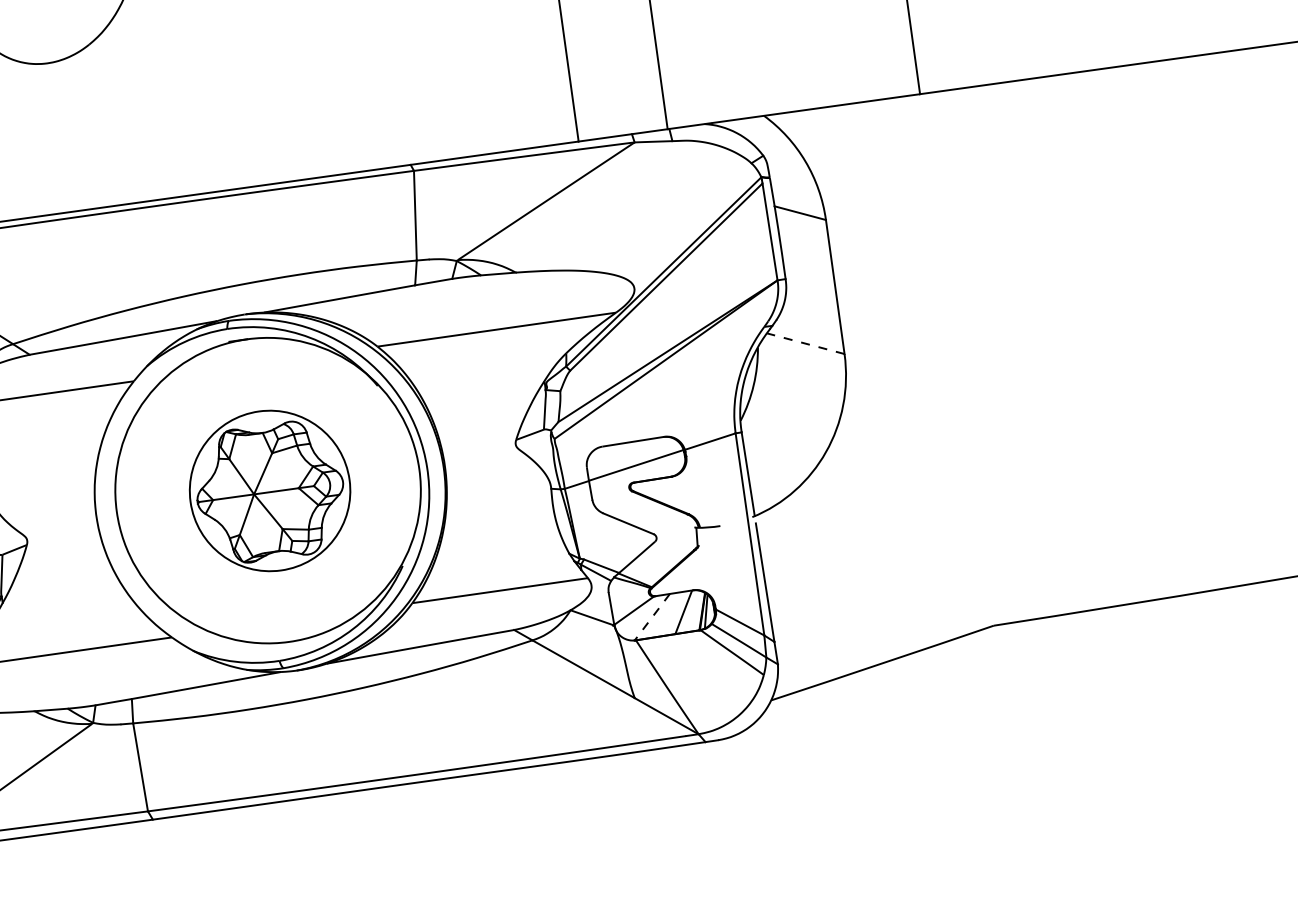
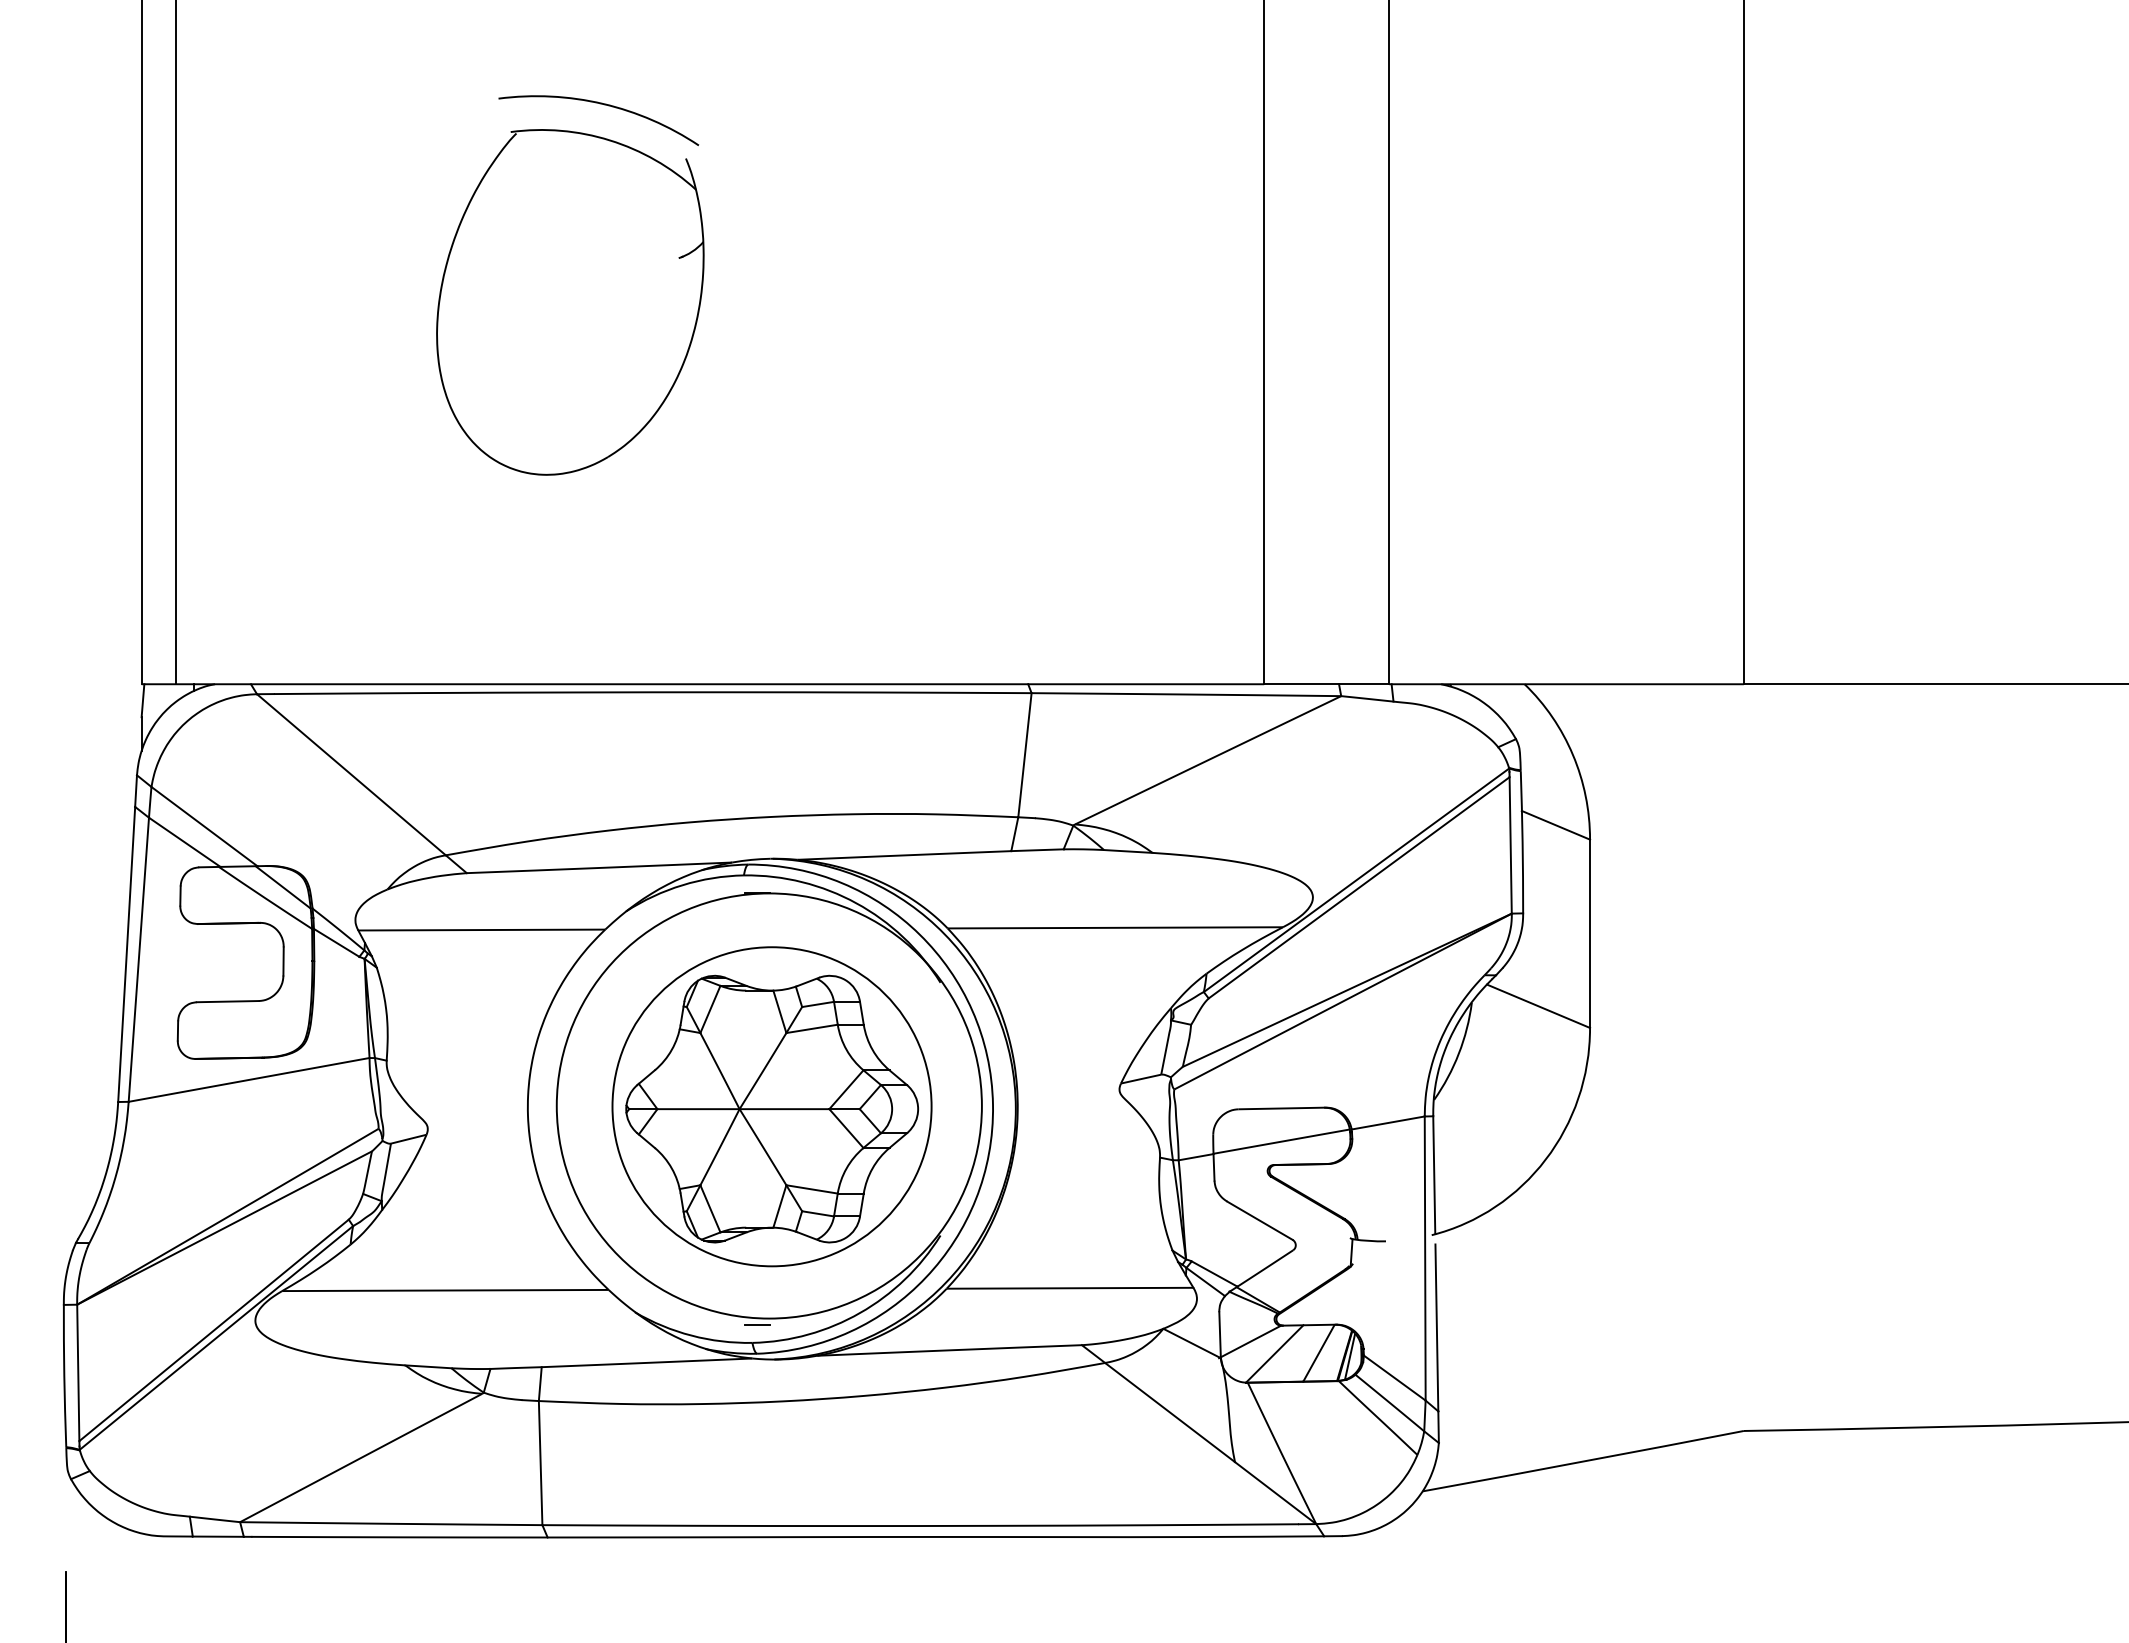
line: (805, 343) -> (1538, 1006), dashed -> solid
part: (269, 490) -> (771, 1106), size x1.43
line: (652, 616) -> (1274, 1353), dashed -> solid
line: (280, 647) -> (756, 1324), added

